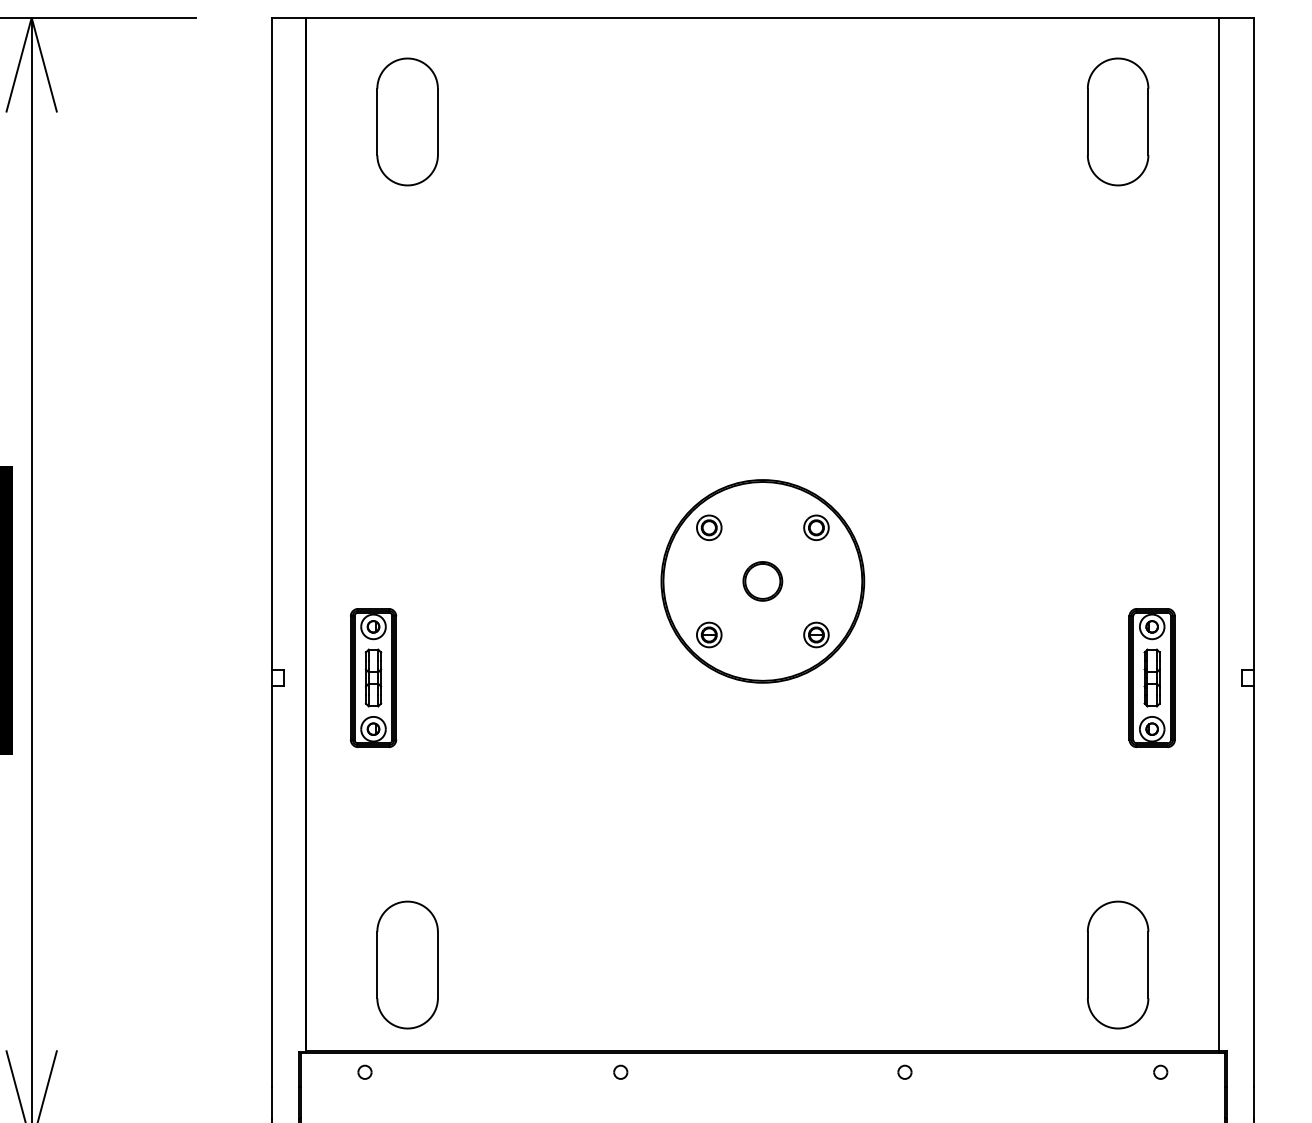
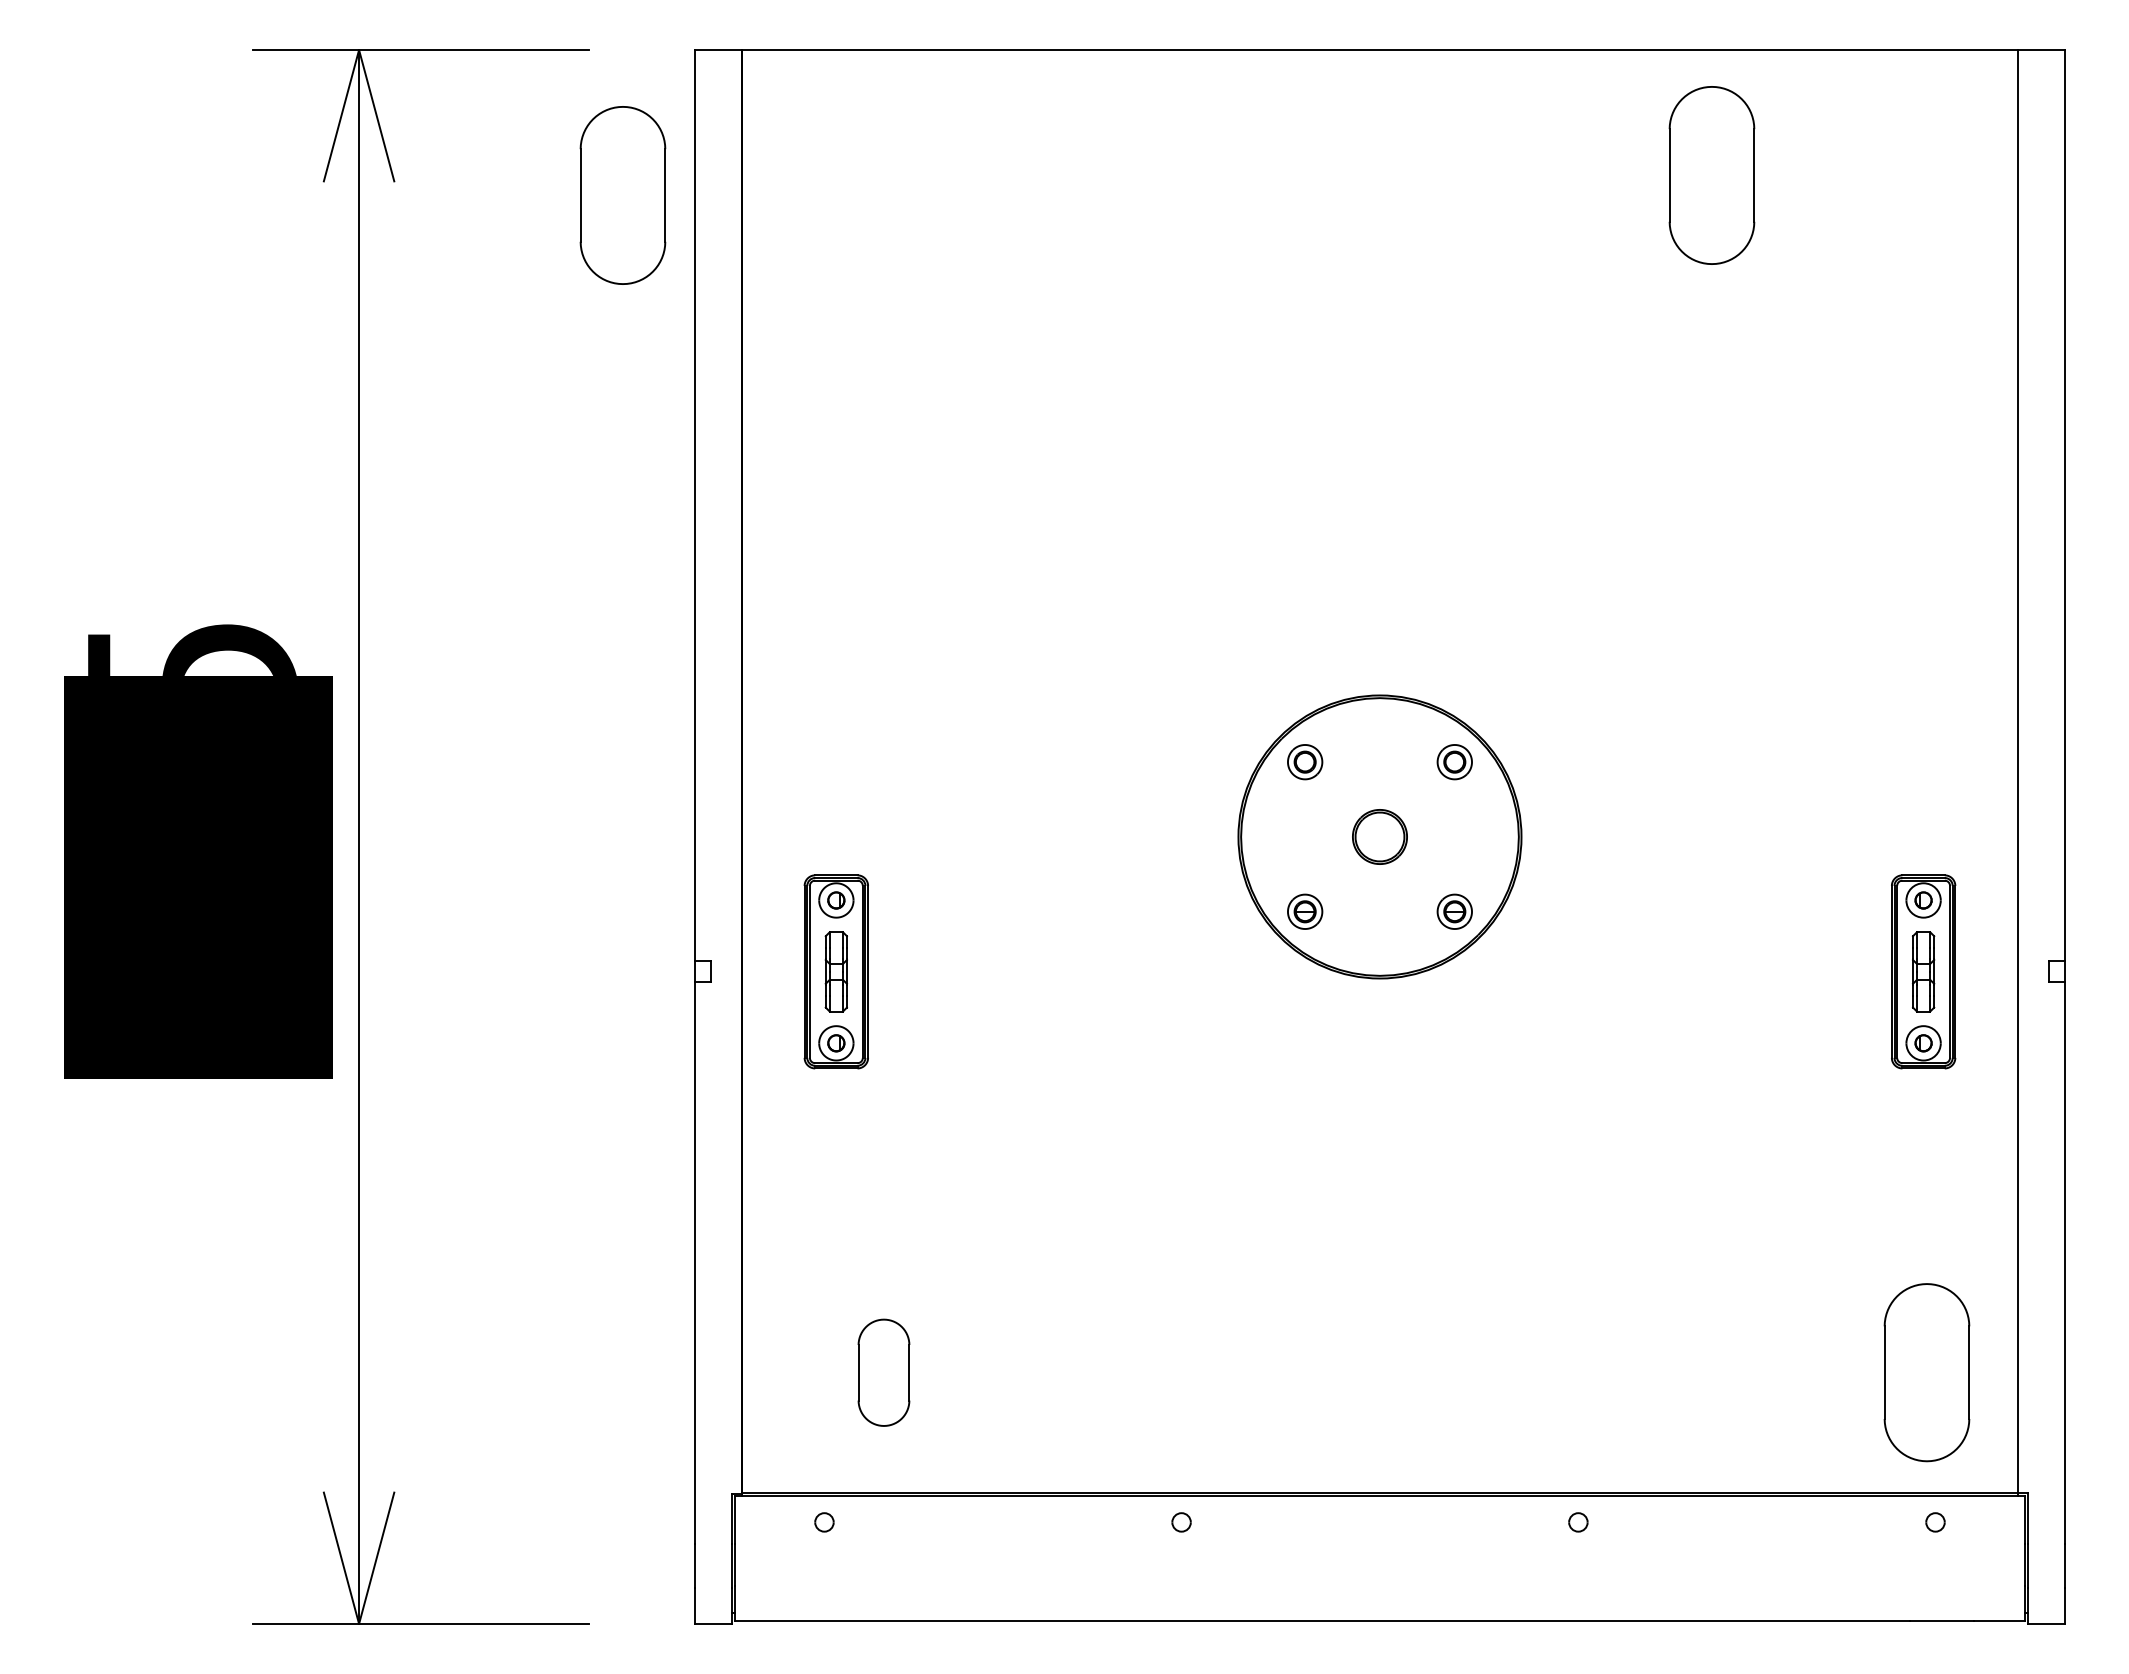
part: (407, 121) -> (622, 195), moved
part: (1117, 121) -> (1711, 175), moved
part: (407, 964) -> (883, 1372), size x0.6
part: (1117, 964) -> (1926, 1372), moved

